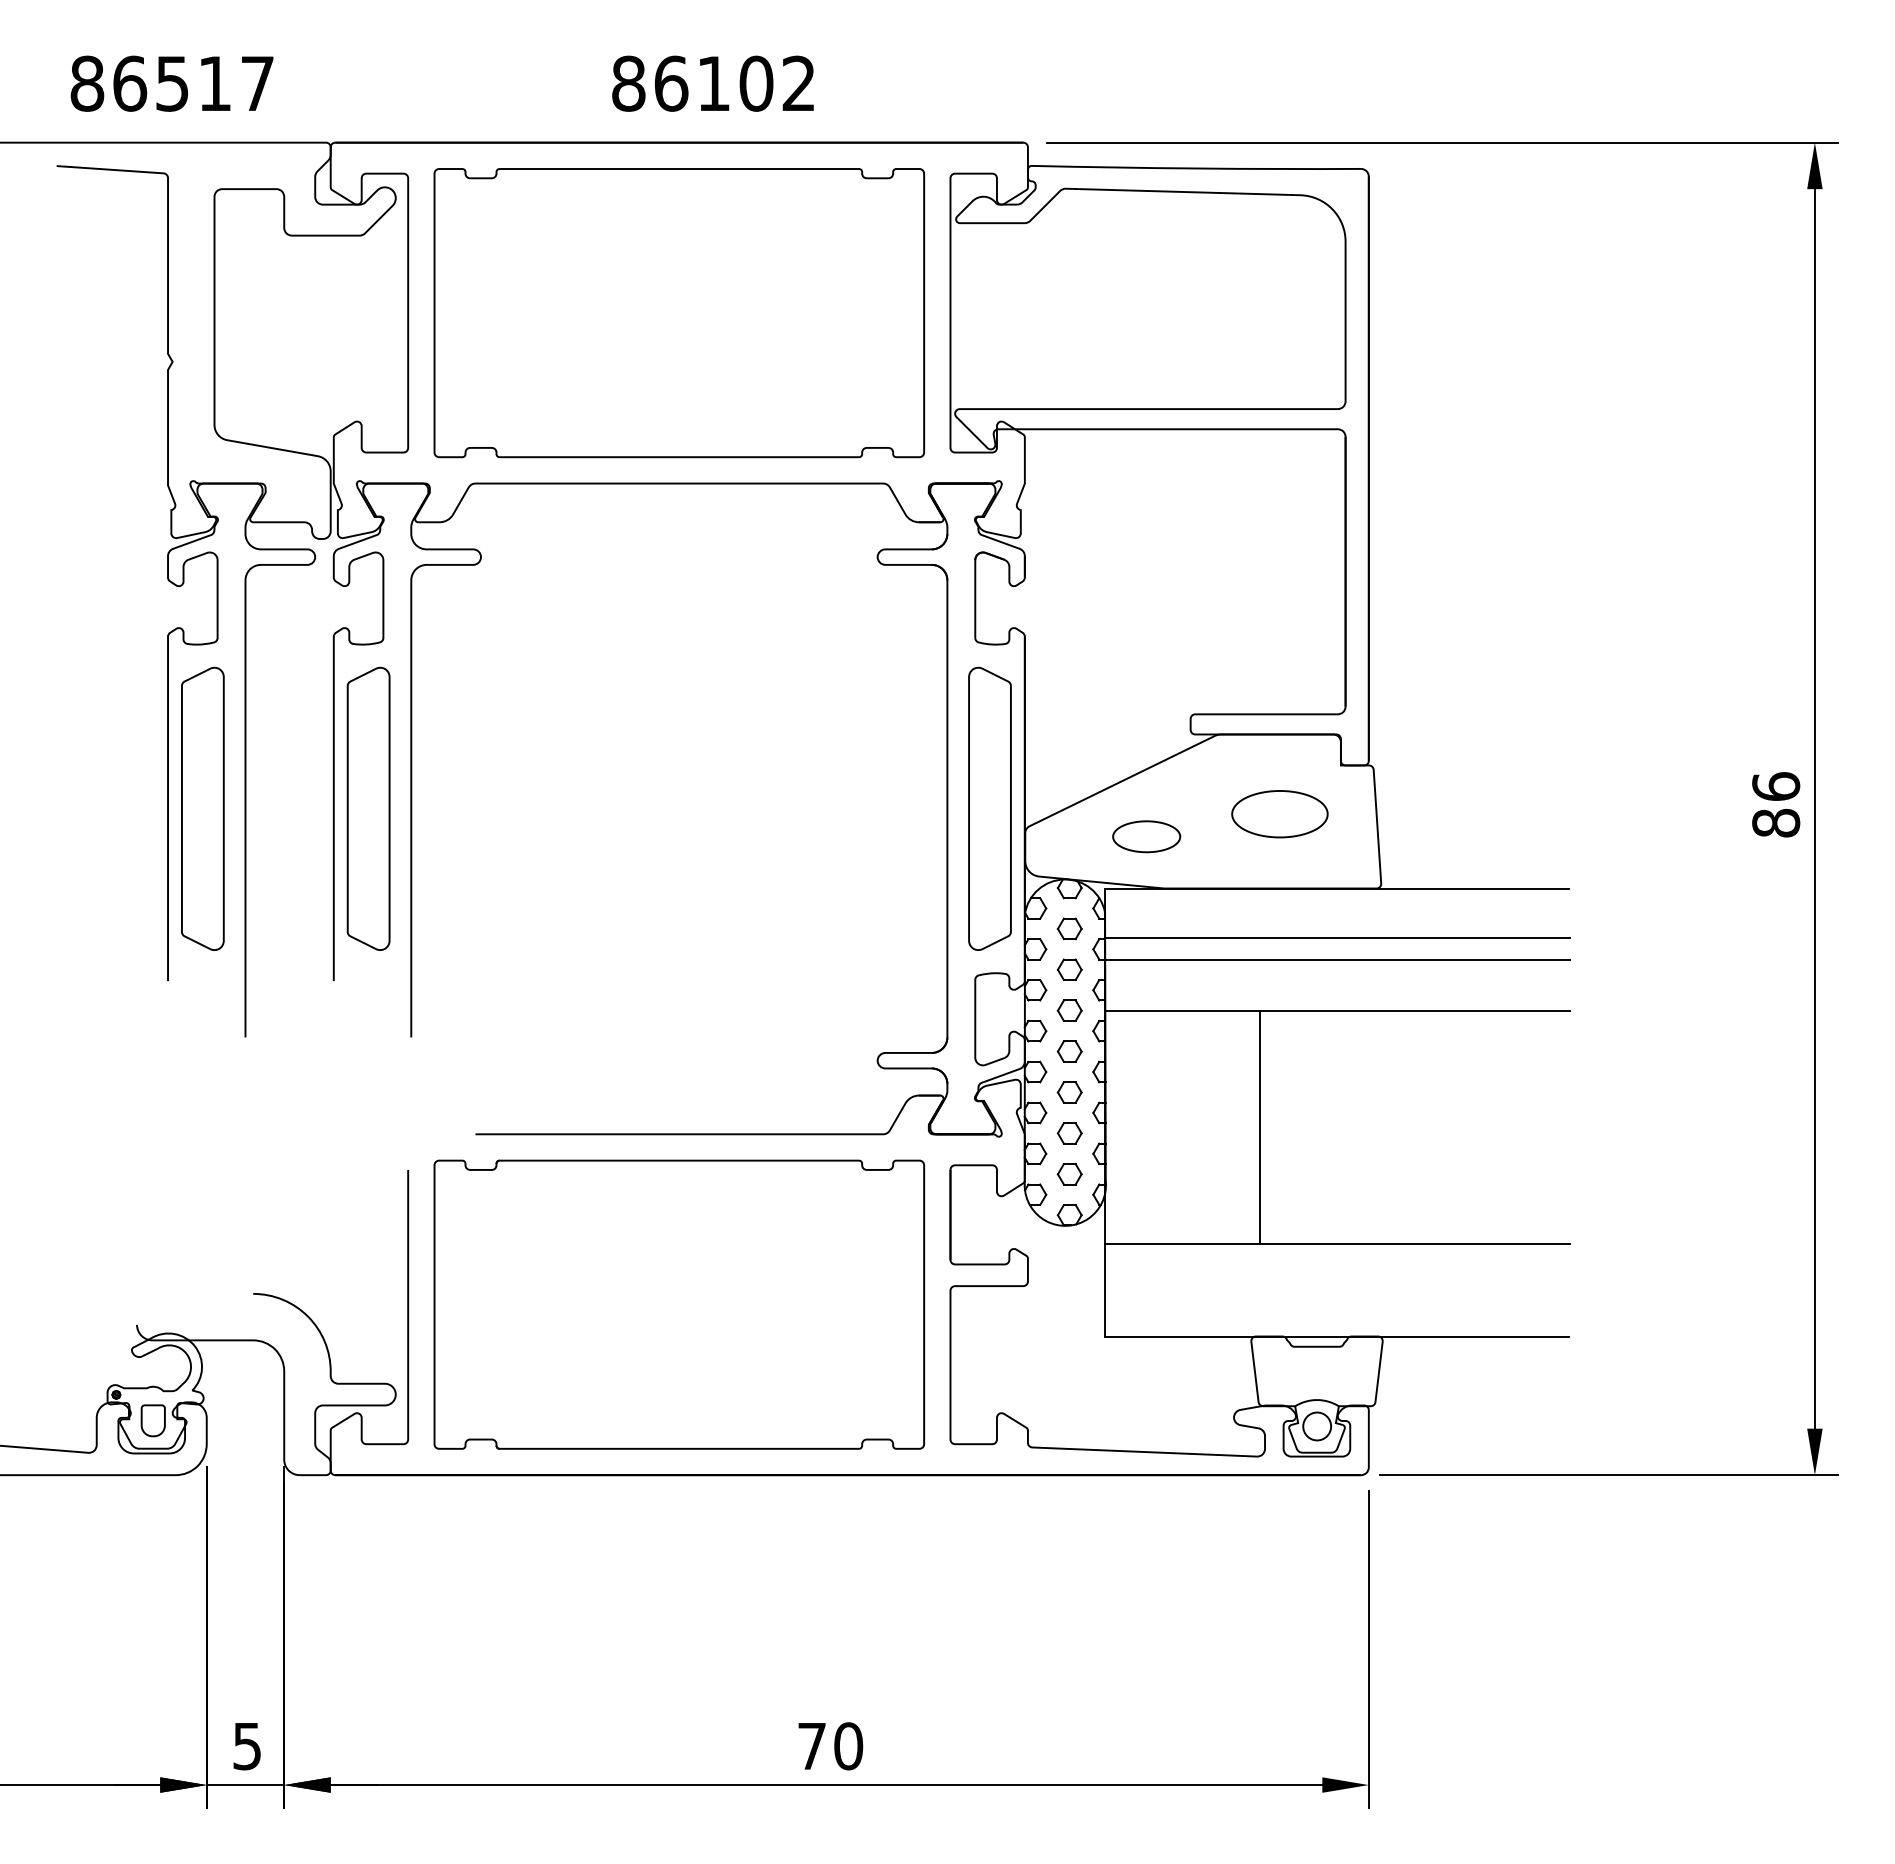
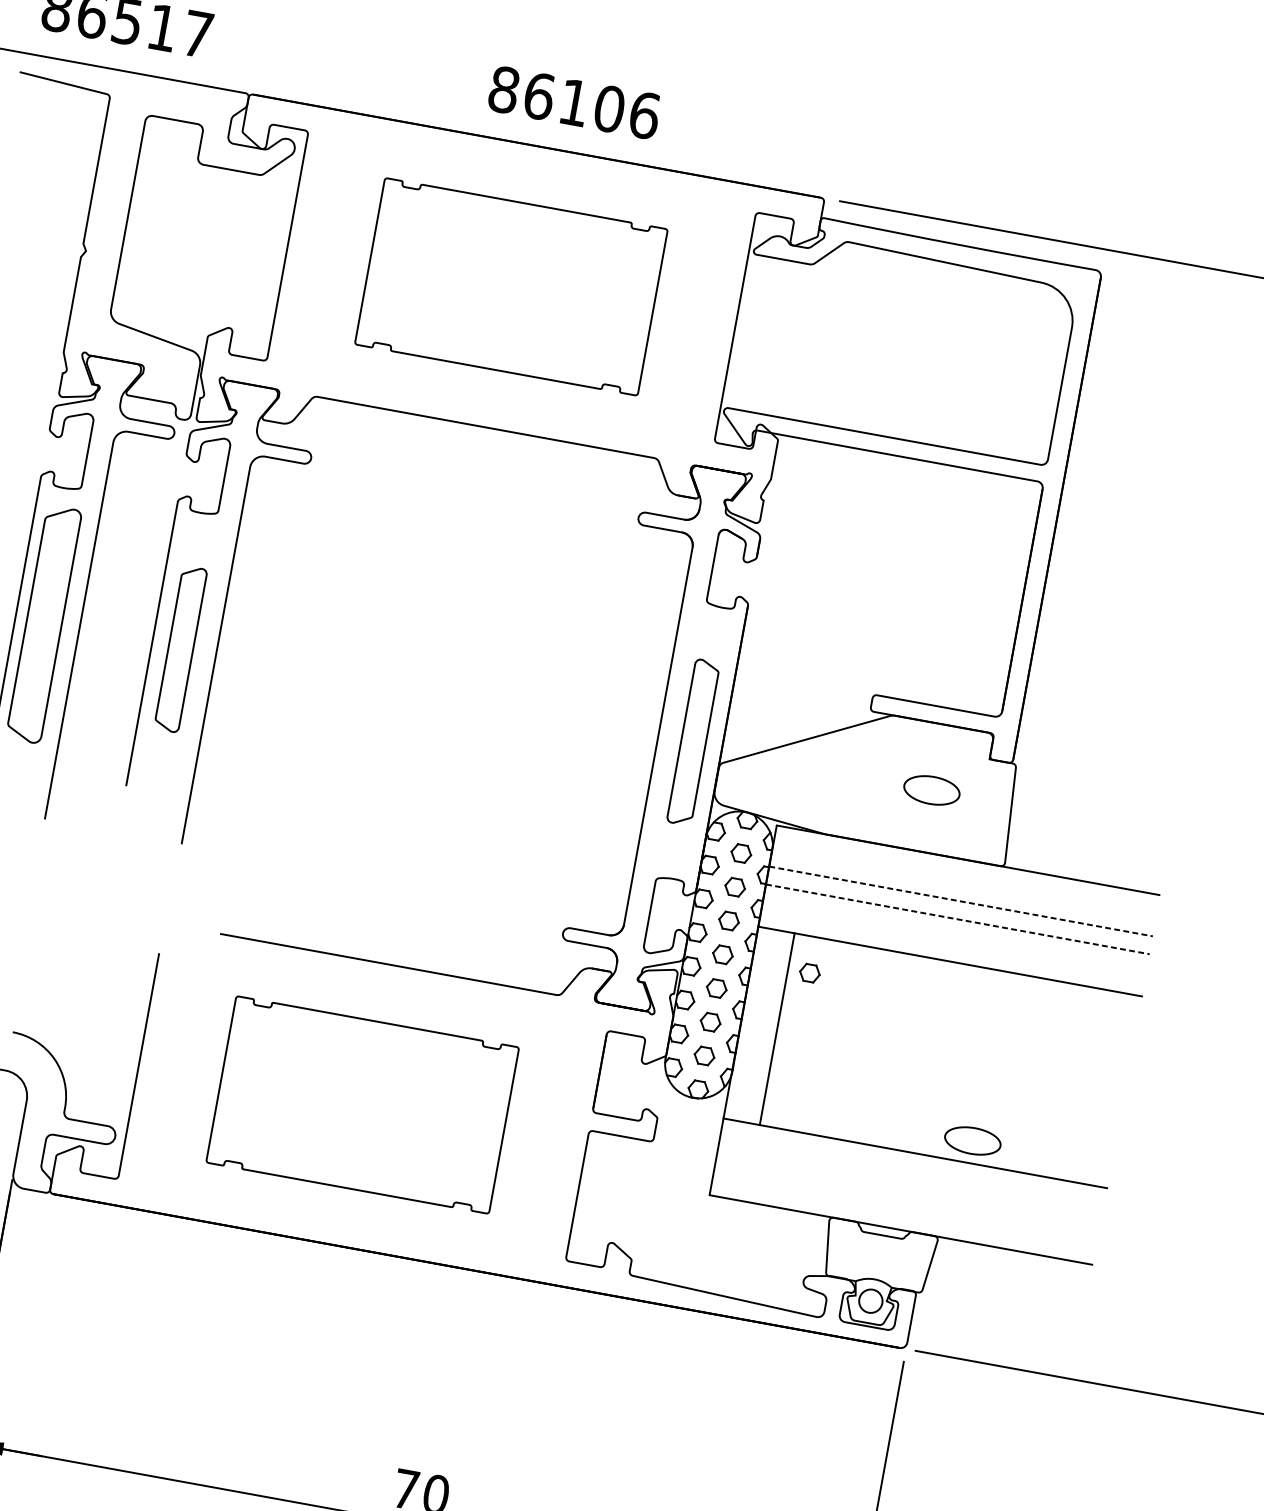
text: (799, 83) -> (645, 115), 86102 -> 86106
part: (678, 313) -> (510, 287), size x0.7
part: (368, 808) -> (180, 648), size x0.7
part: (989, 808) -> (693, 742), size x0.7
part: (1279, 814) -> (931, 790), size x0.7
part: (1146, 836) -> (972, 1140), moved
line: (1338, 938) -> (961, 901), solid -> dashed
line: (1338, 959) -> (958, 919), solid -> dashed
part: (1175, 1054) -> (809, 973), added
line: (1260, 1127) -> (777, 1029), moved
part: (678, 1304) -> (362, 1104), size x0.7

